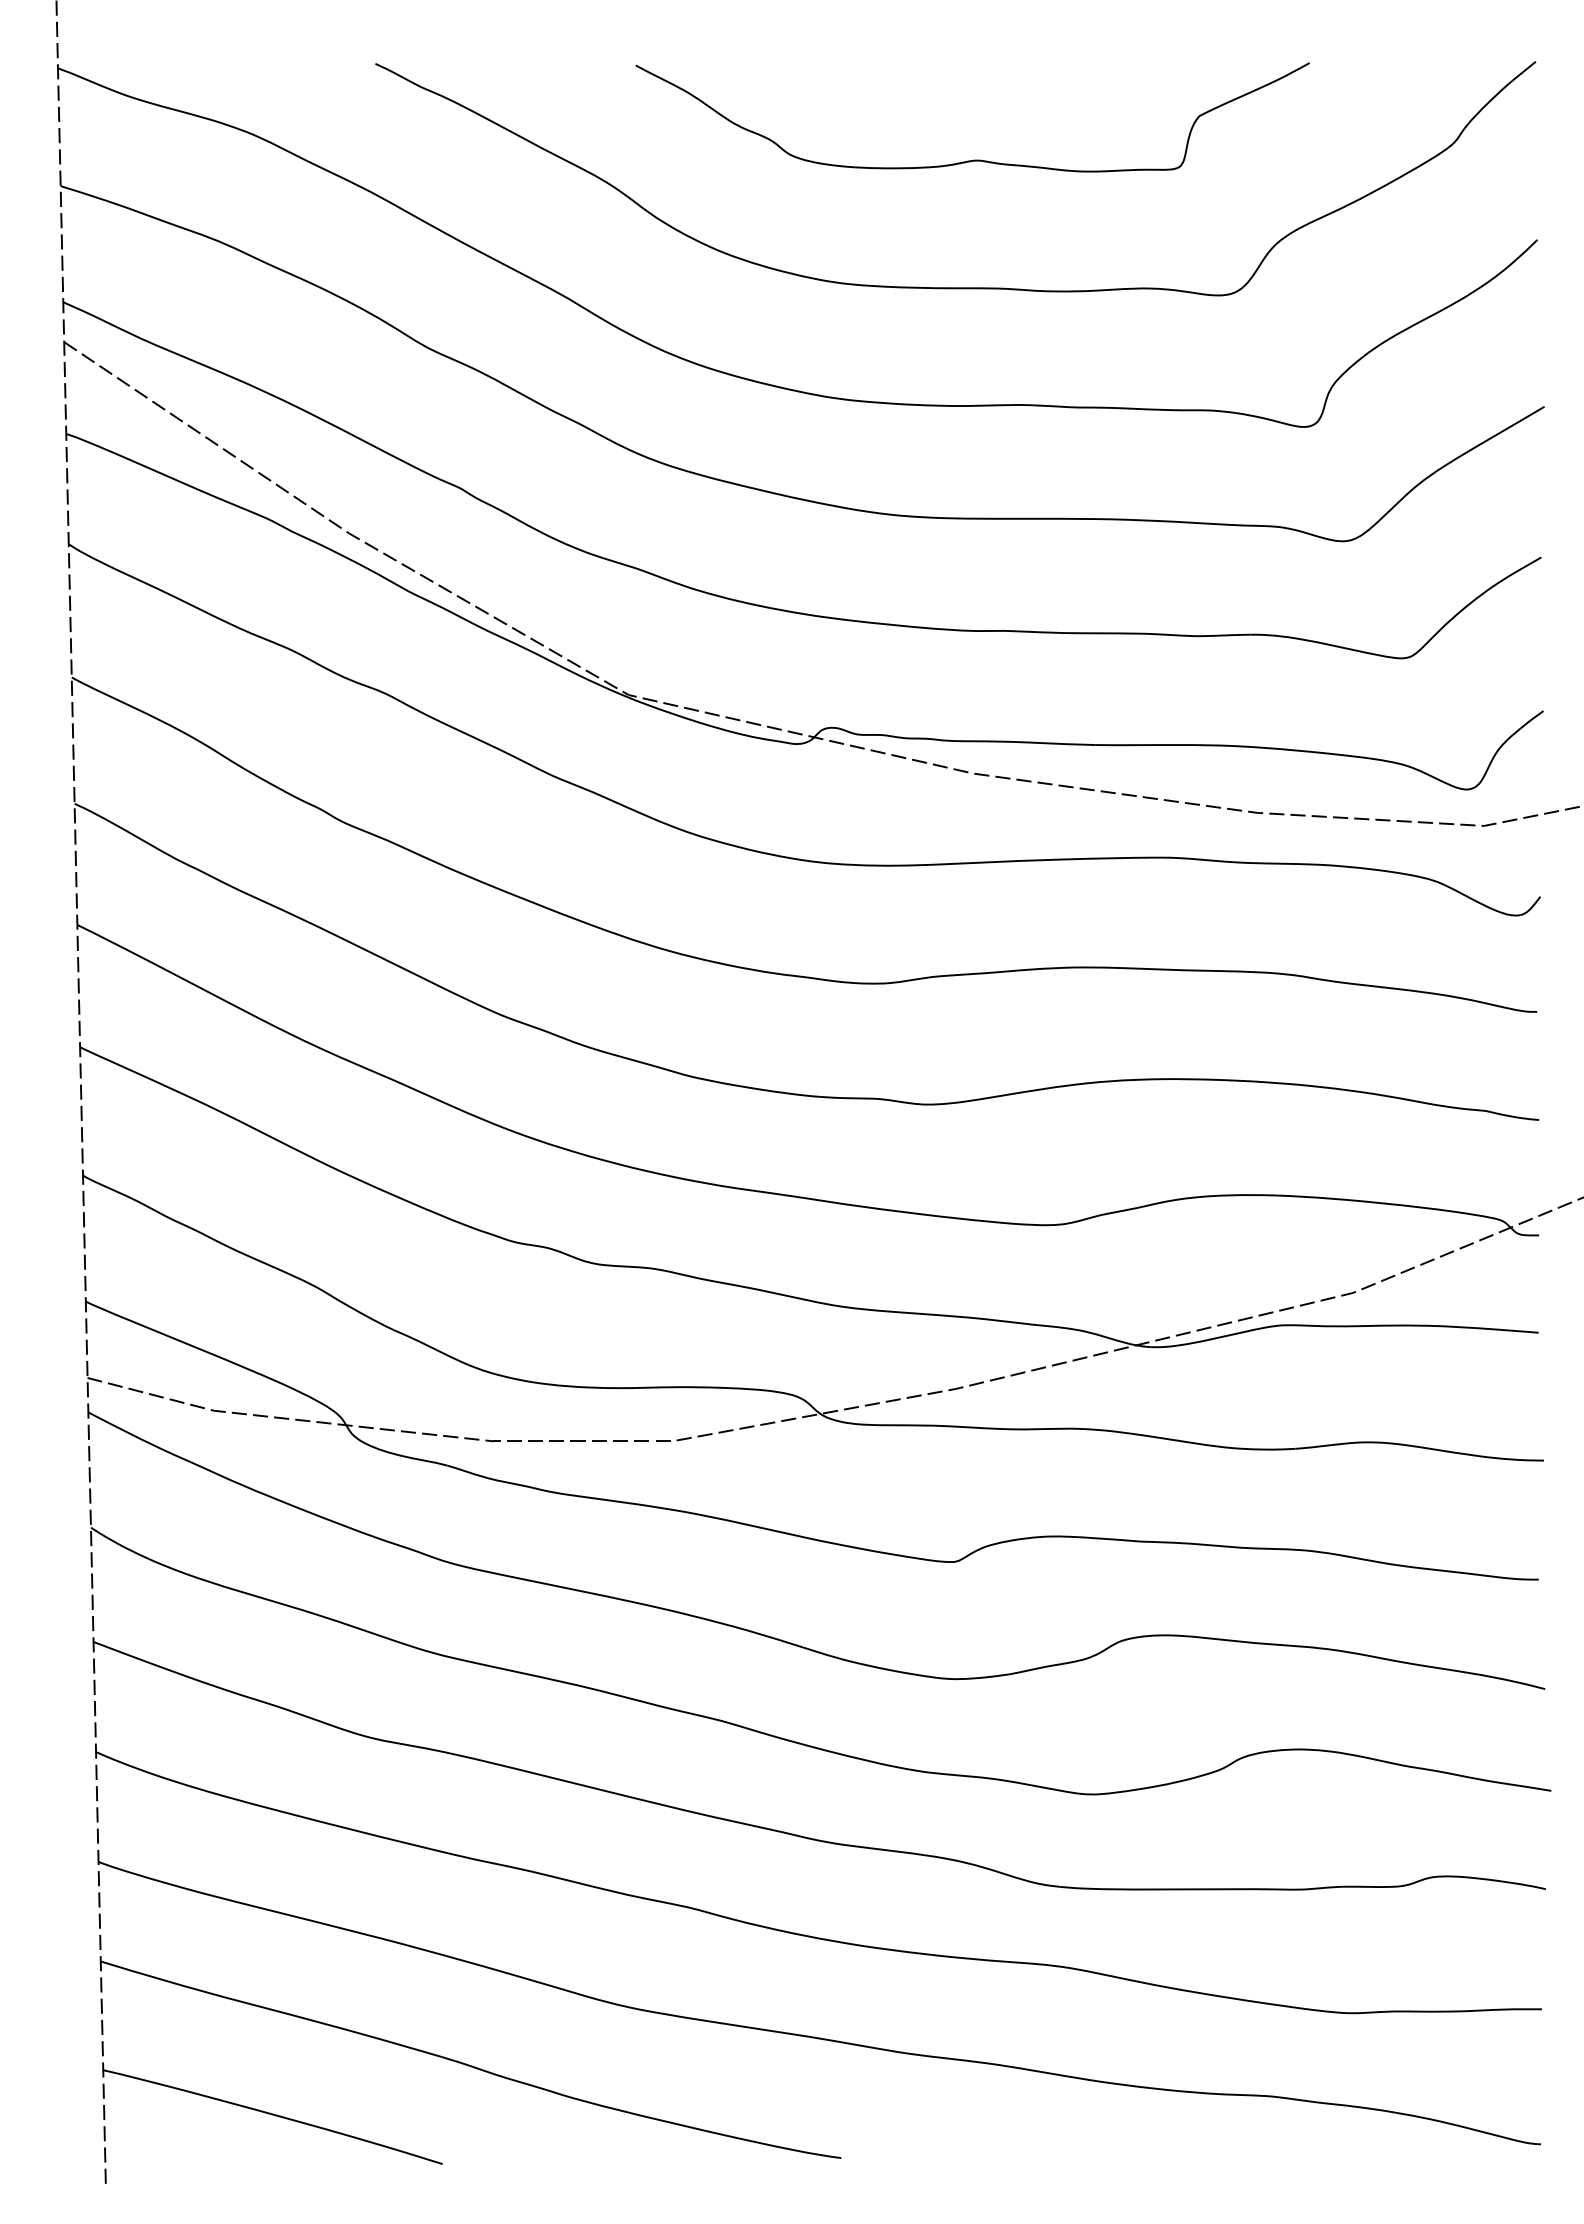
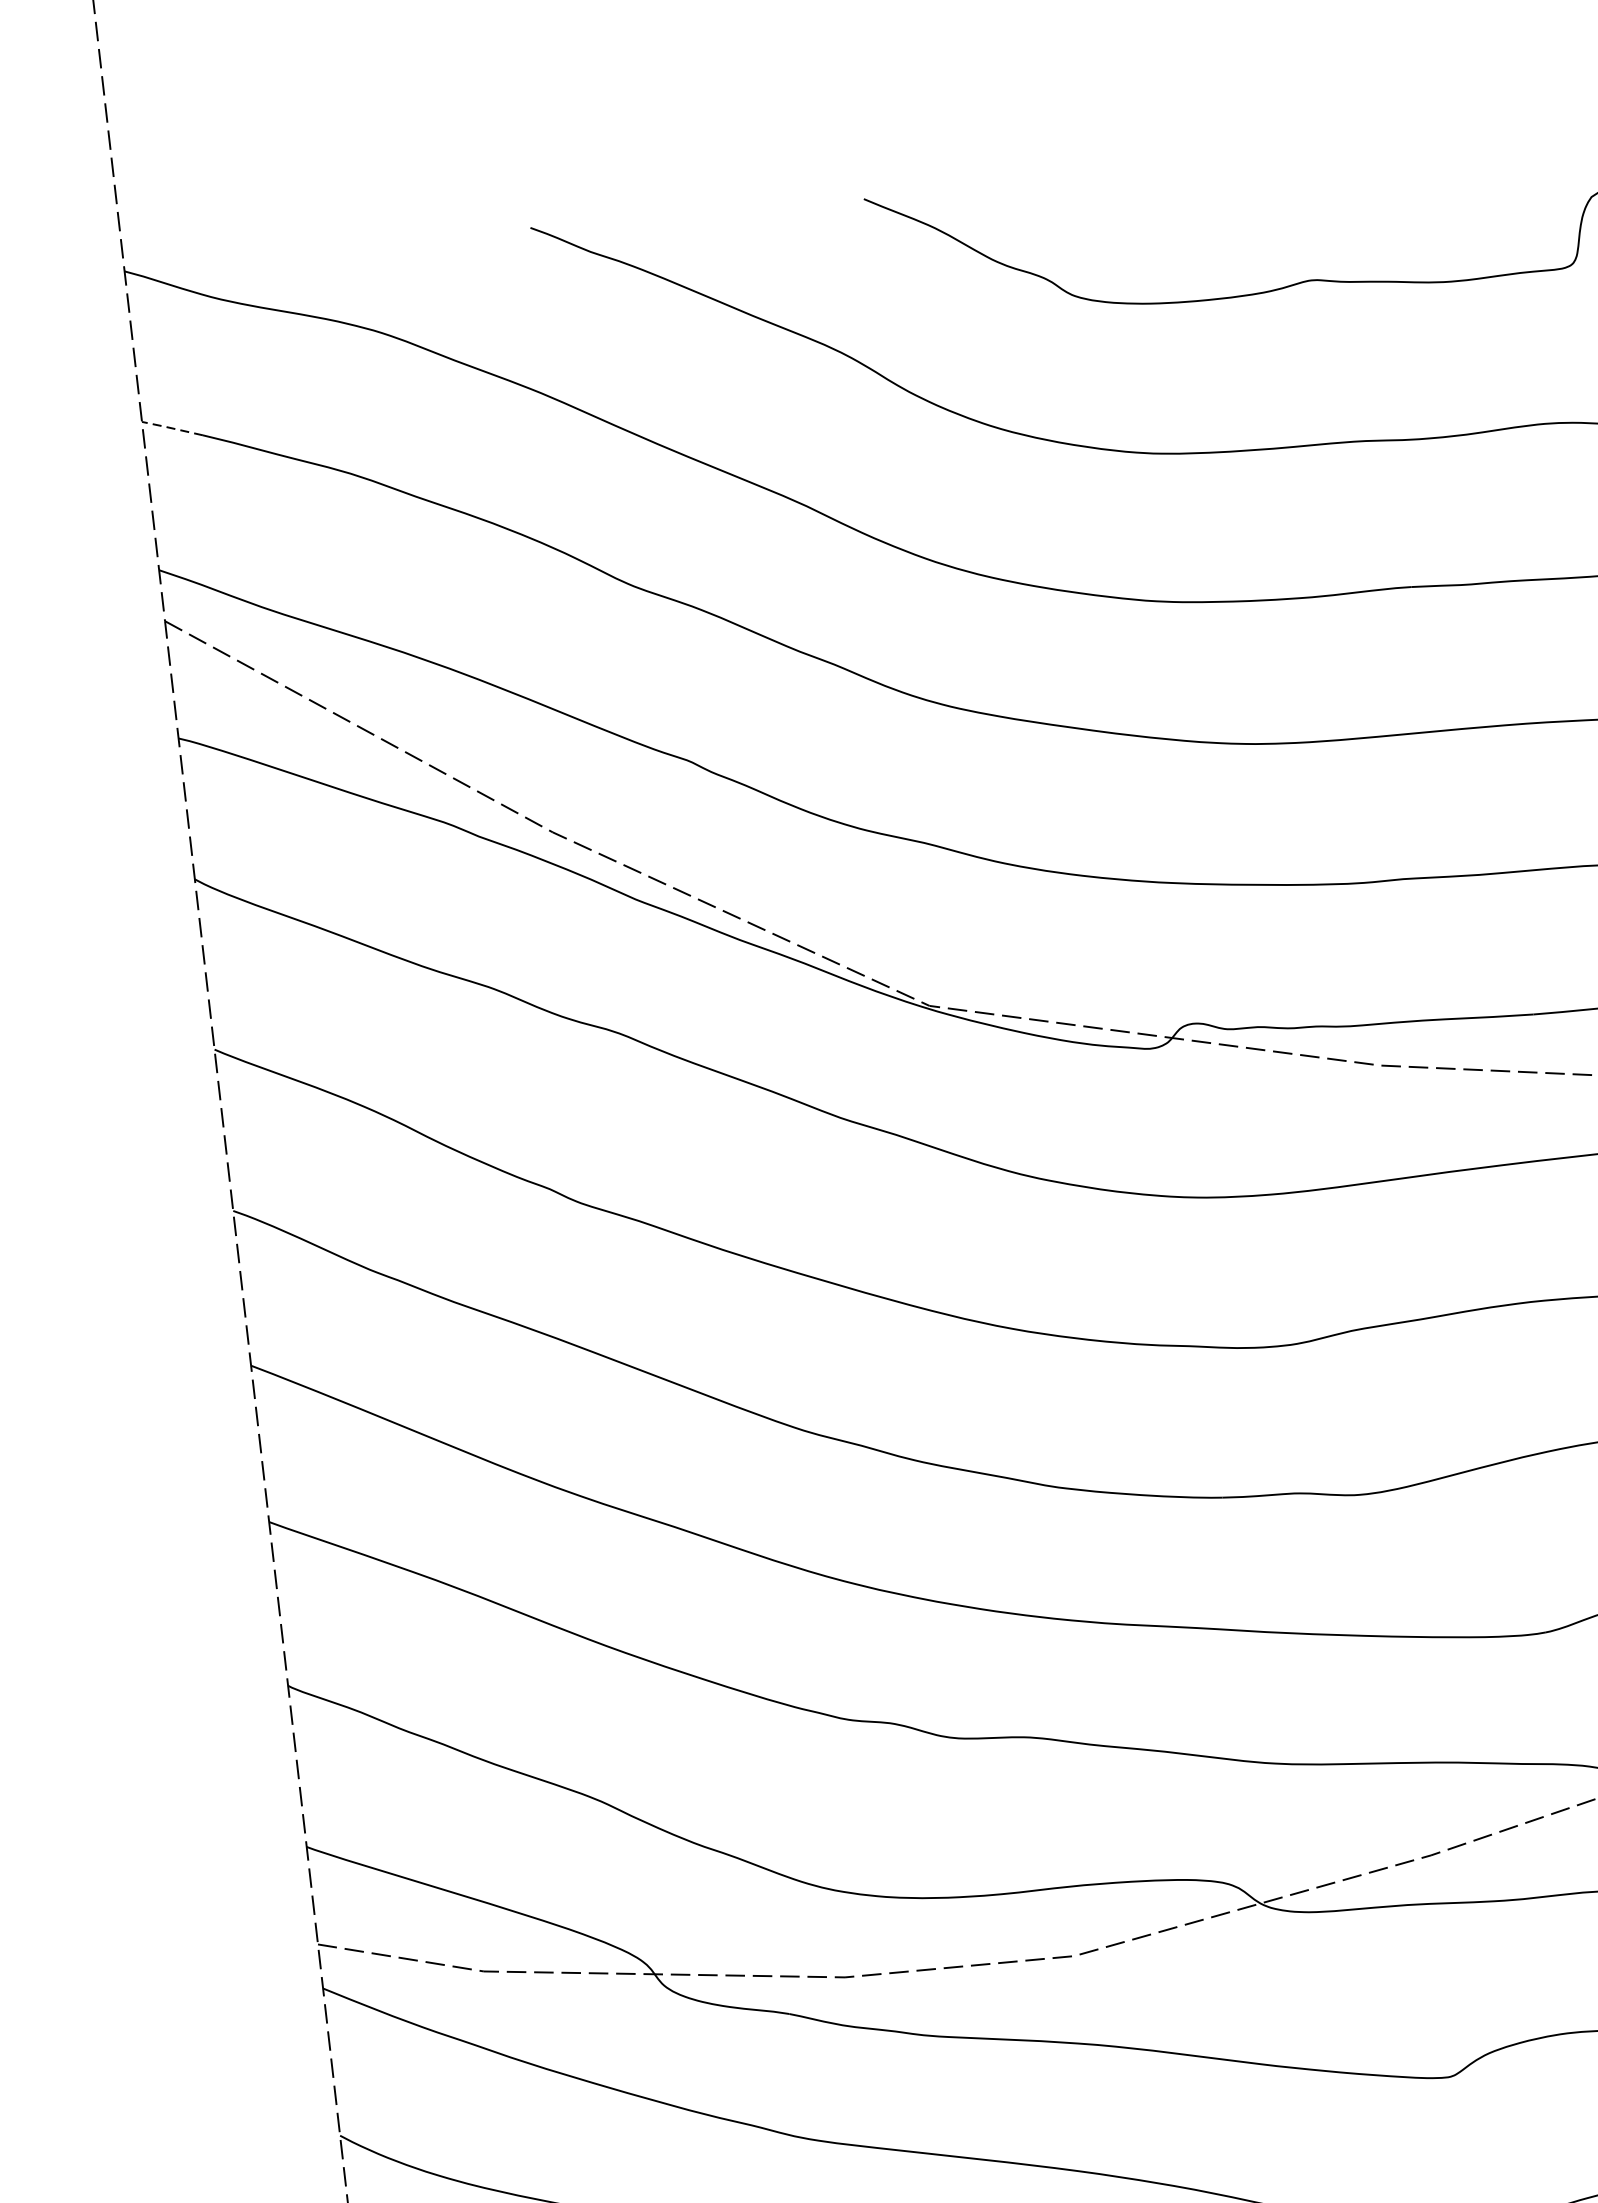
line: (82, 193) -> (170, 428), solid -> dashed

